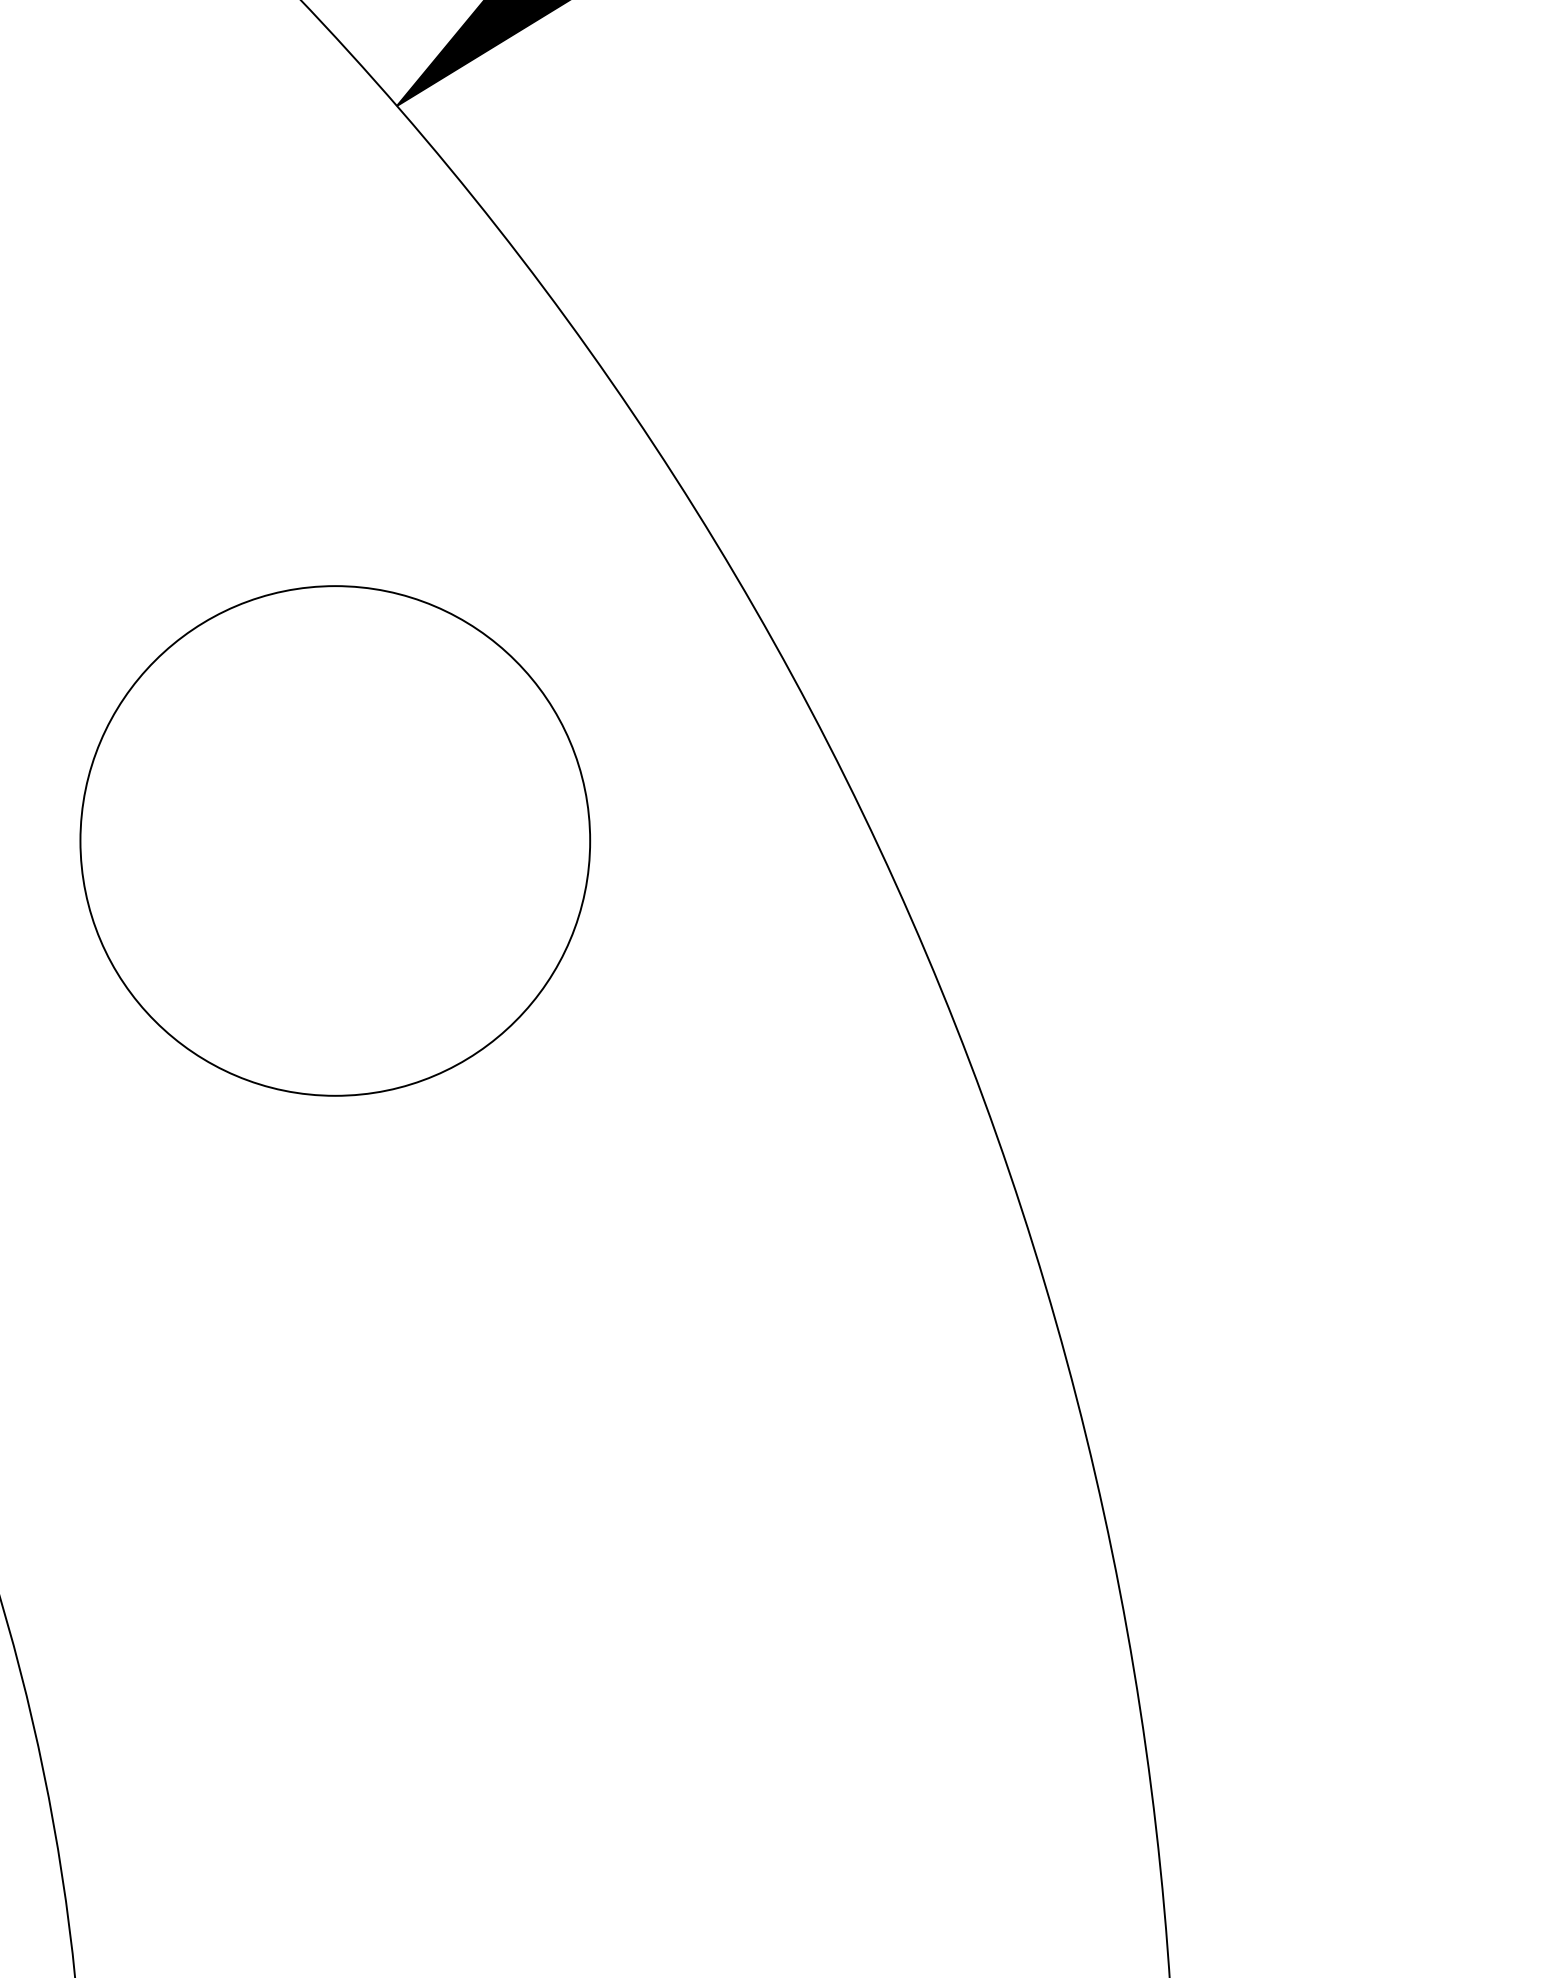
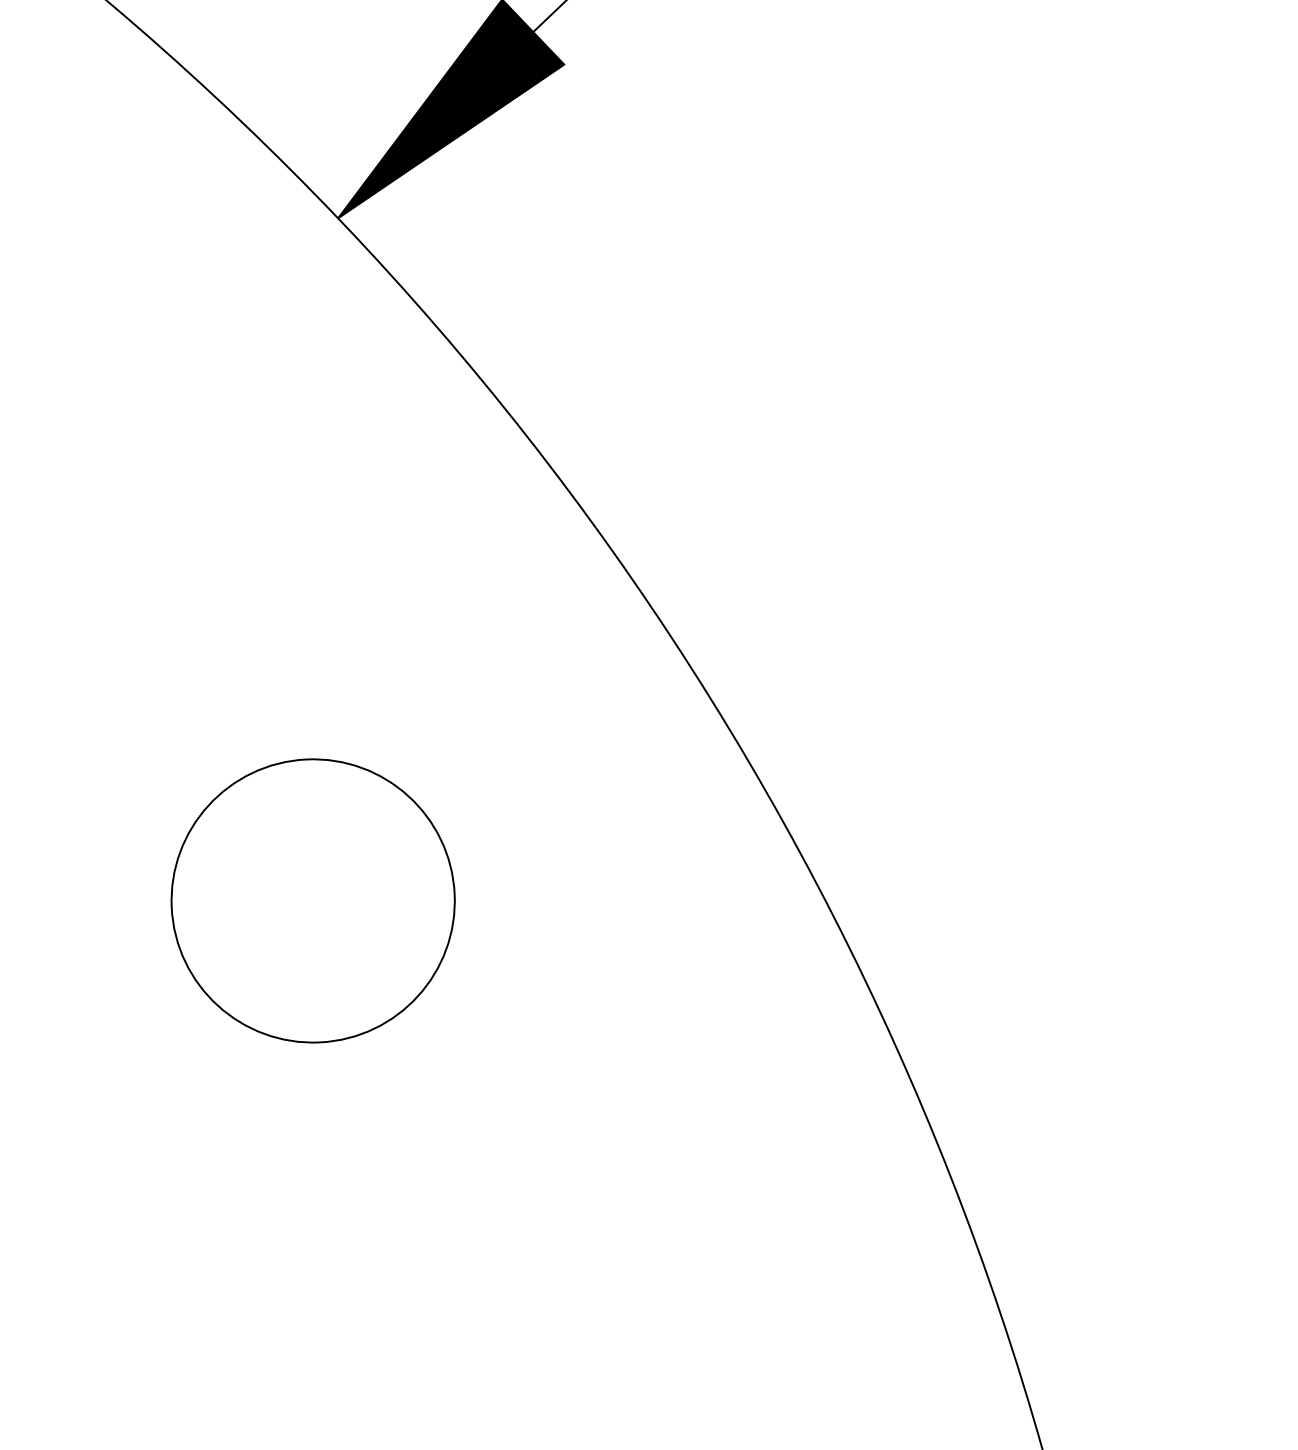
circle: (335, 840) -> (313, 900), size x0.6

